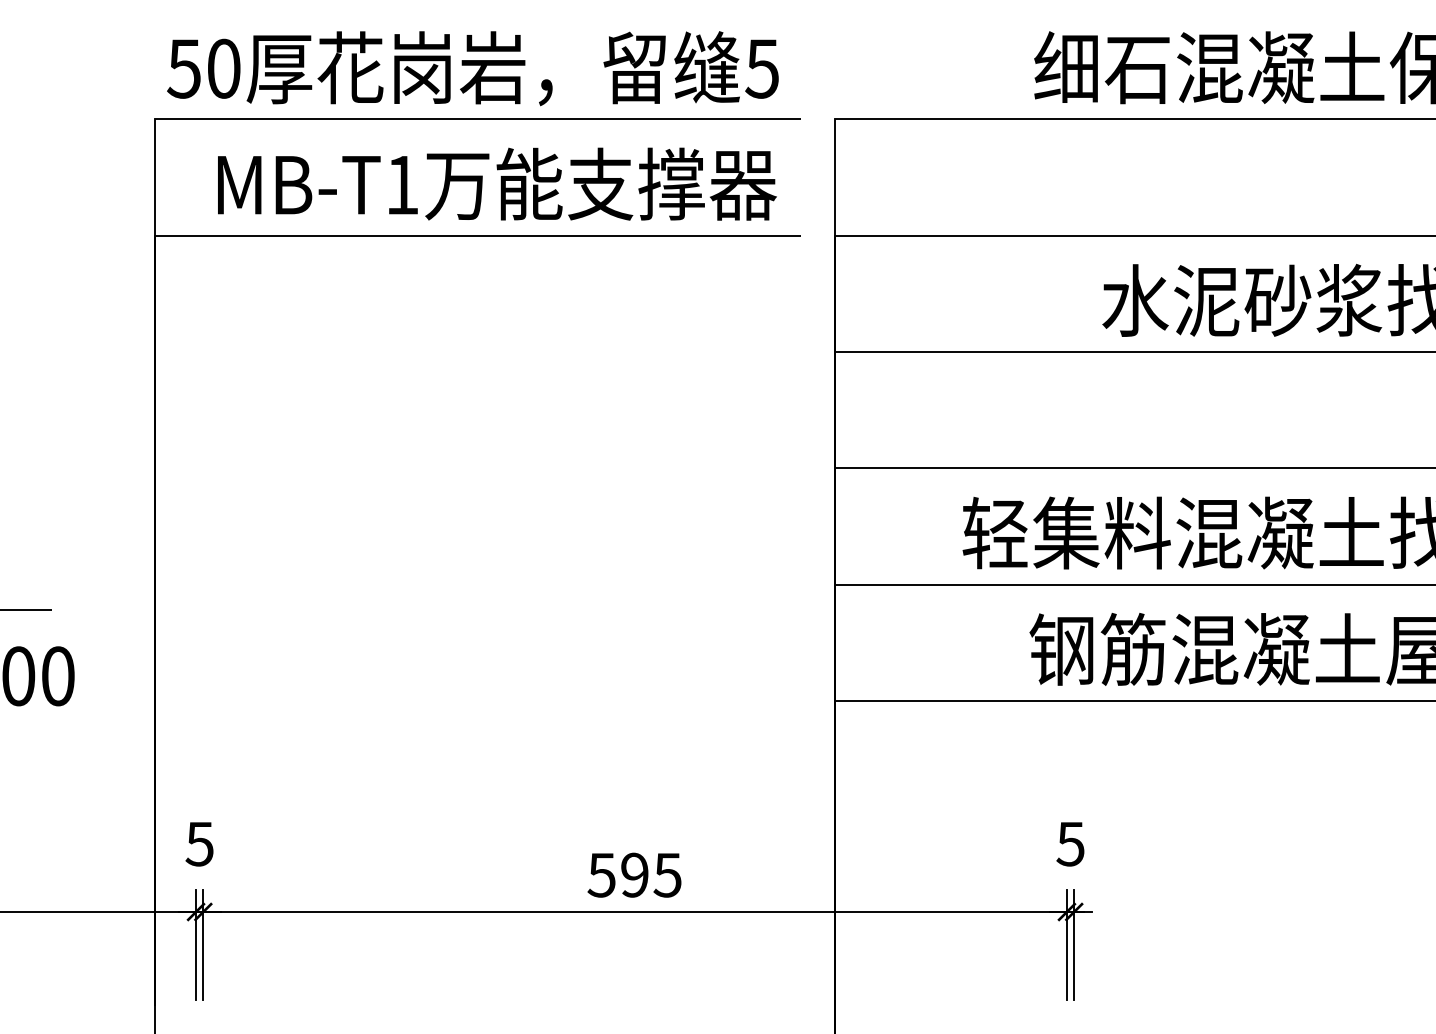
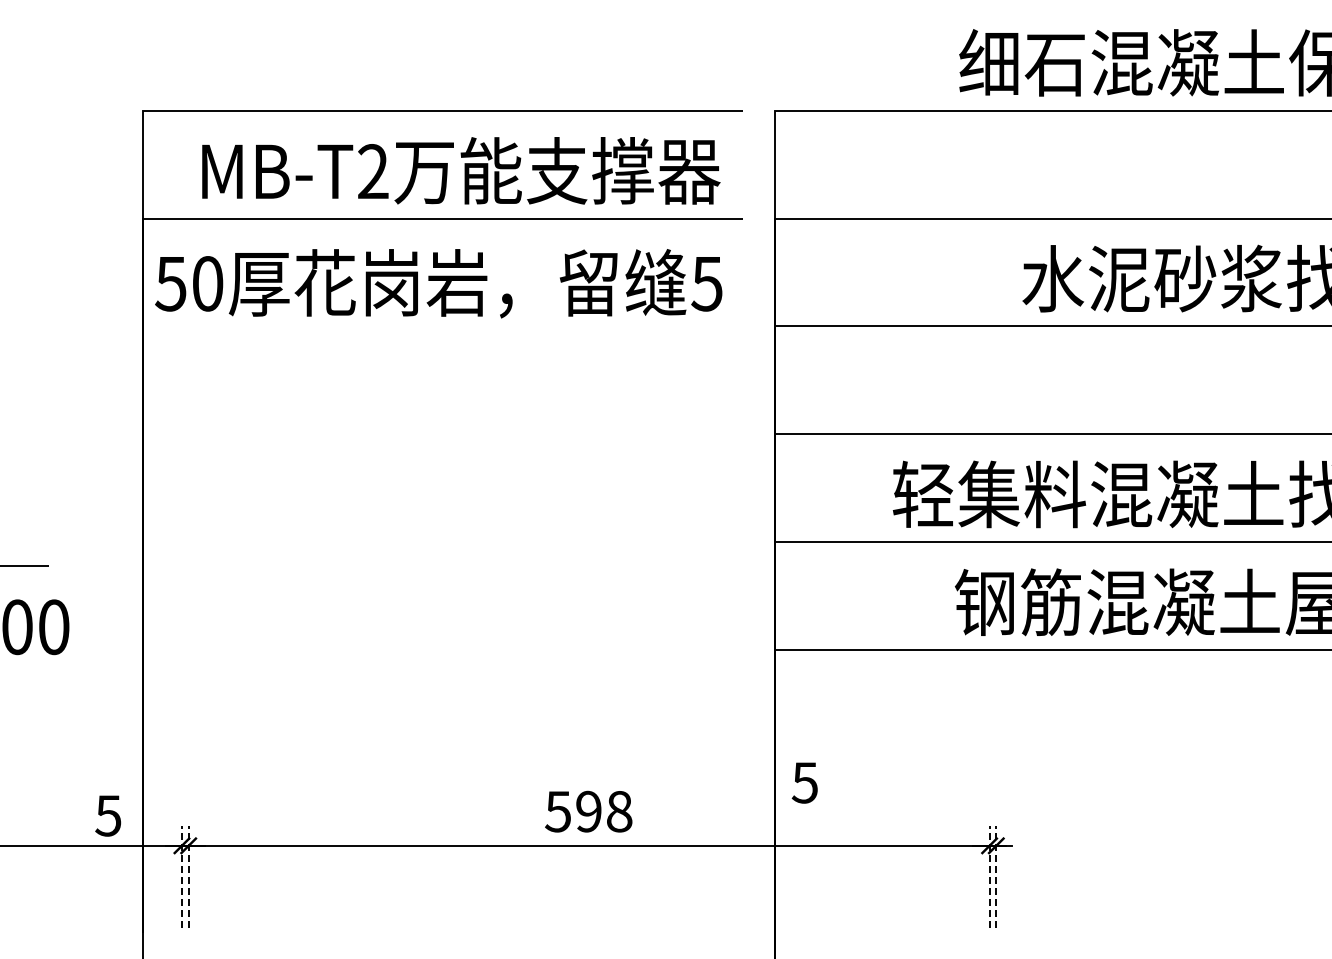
text: (472, 68) -> (438, 283), moved
text: (402, 184) -> (373, 171), MB-T1 -> MB-T2
text: (199, 843) -> (108, 815), moved
text: (1070, 843) -> (804, 782), moved
text: (667, 874) -> (619, 811), 595 -> 598
line: (195, 945) -> (181, 876), solid -> dashed
line: (203, 945) -> (188, 876), solid -> dashed
line: (1066, 945) -> (989, 876), solid -> dashed
line: (1074, 945) -> (996, 876), solid -> dashed

